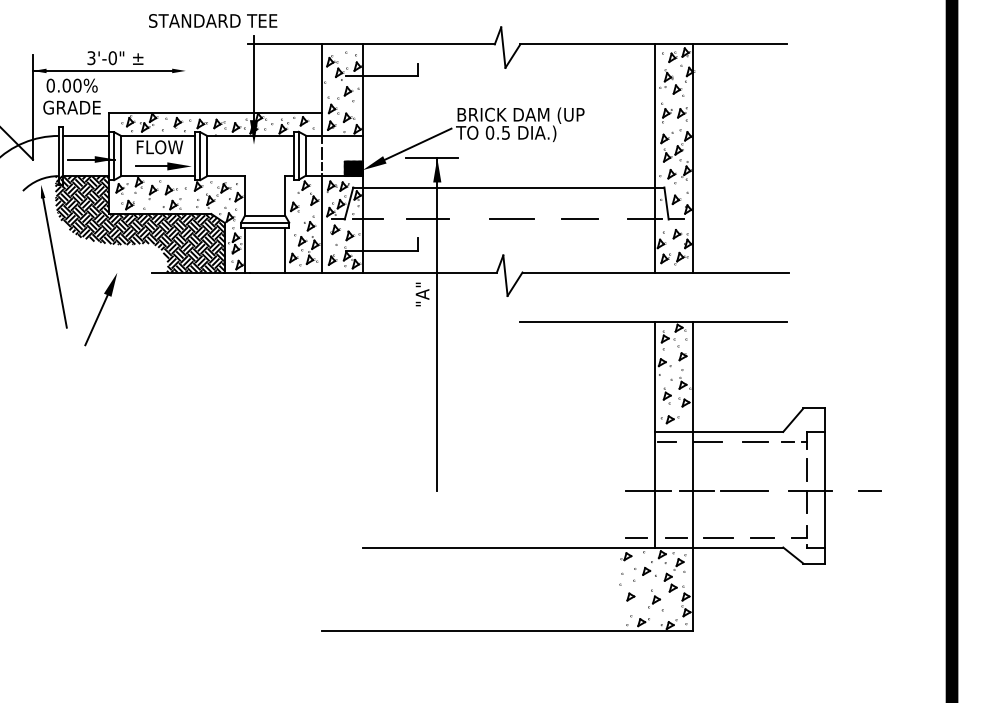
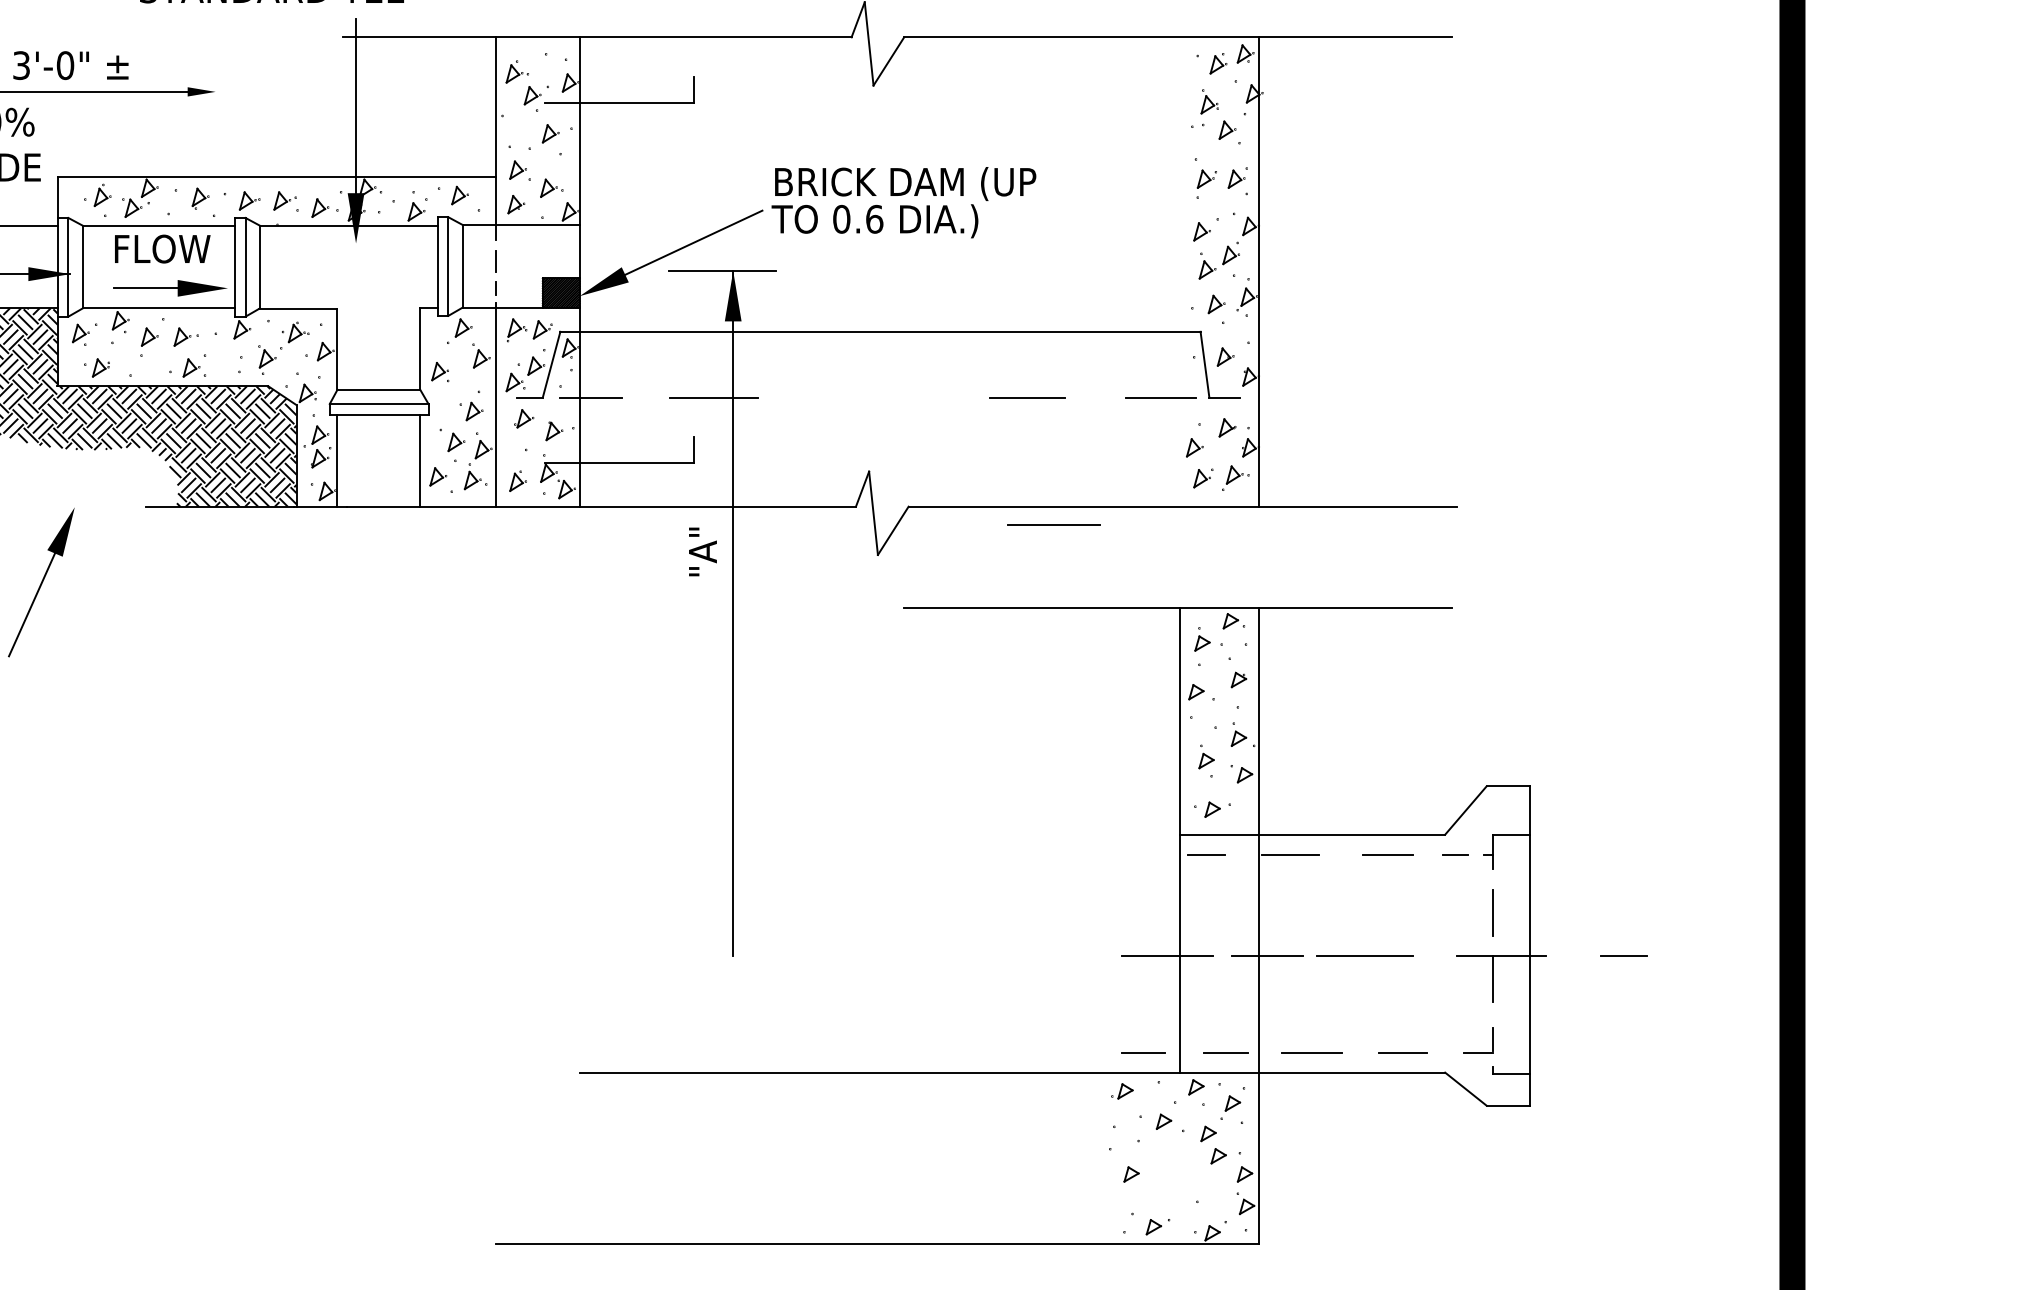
text: (506, 132) -> (875, 218), 0.5 -> 0.6
line: (654, 158) -> (1180, 272), removed
line: (511, 218) -> (1052, 523), moved
part: (654, 598) -> (1180, 1177), removed

